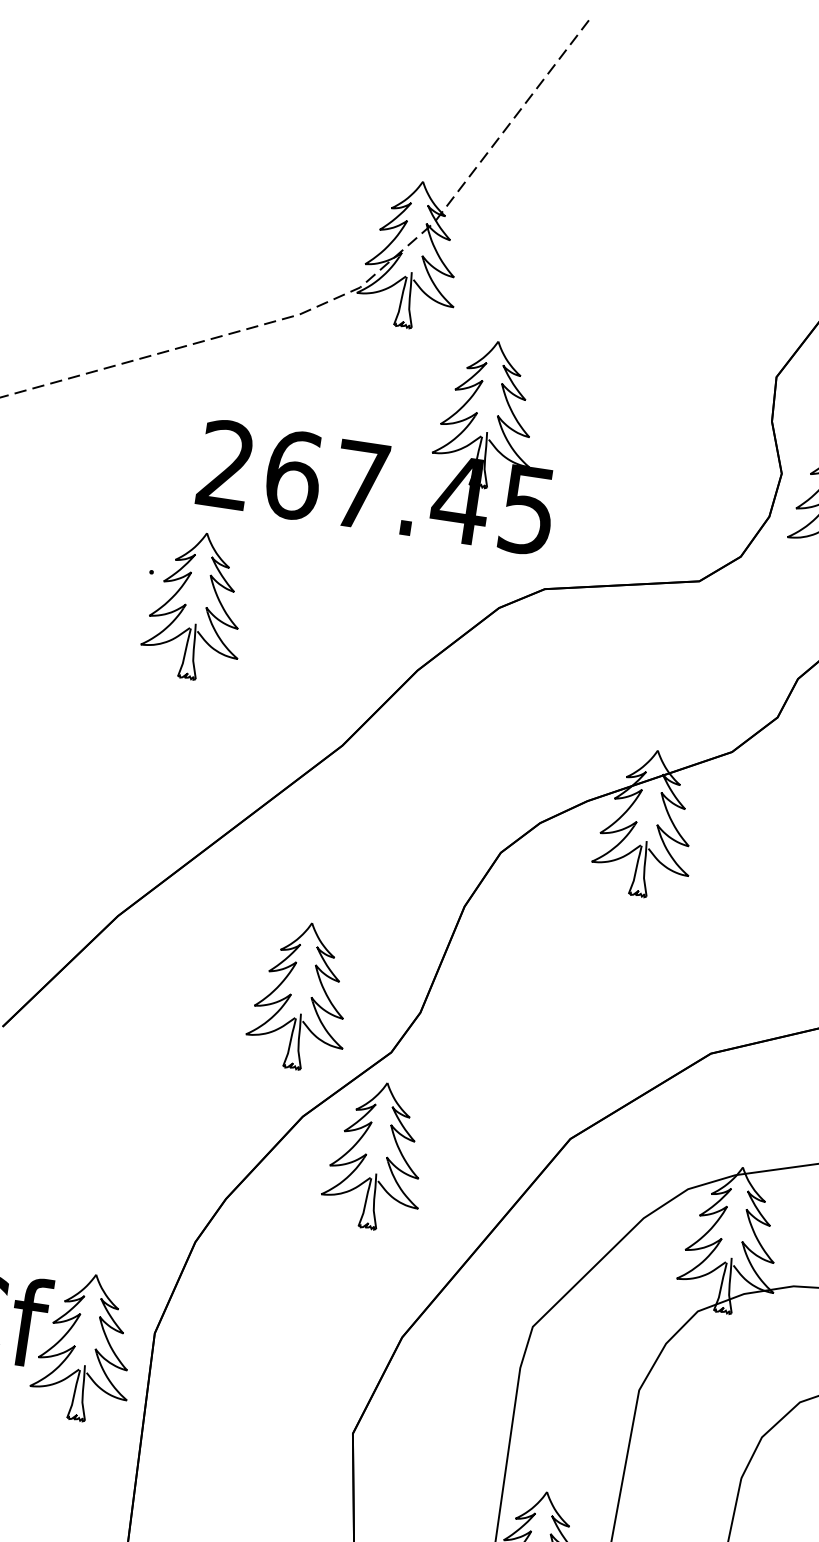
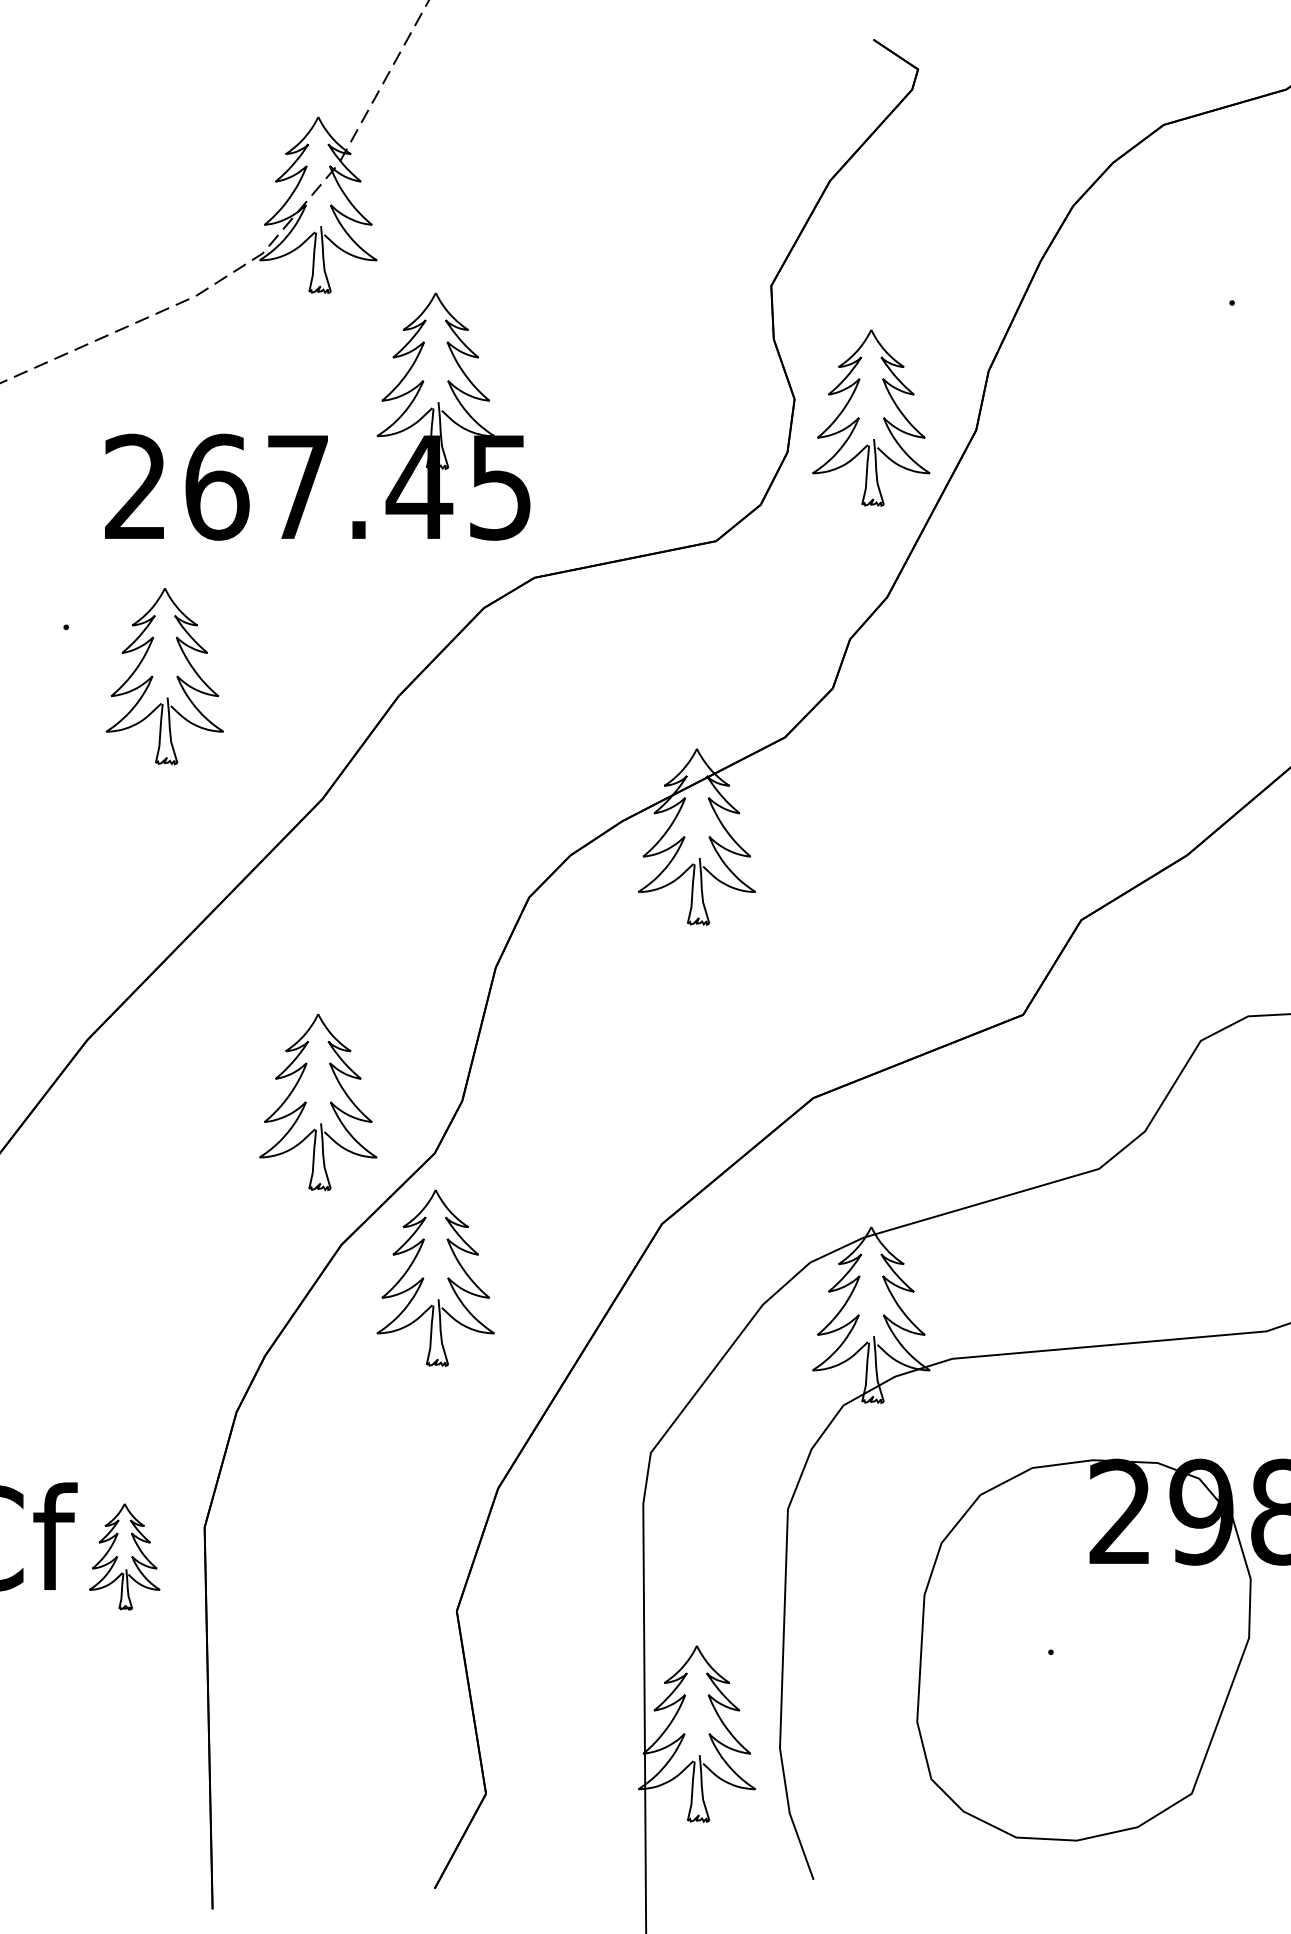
part: (195, 606) -> (164, 676), moved
part: (84, 1347) -> (124, 1556), size x0.6

